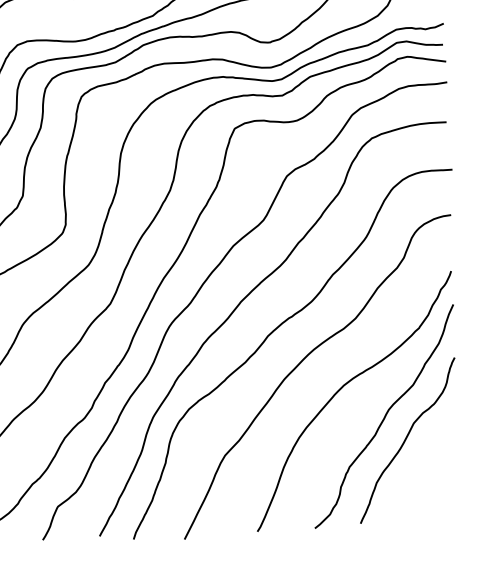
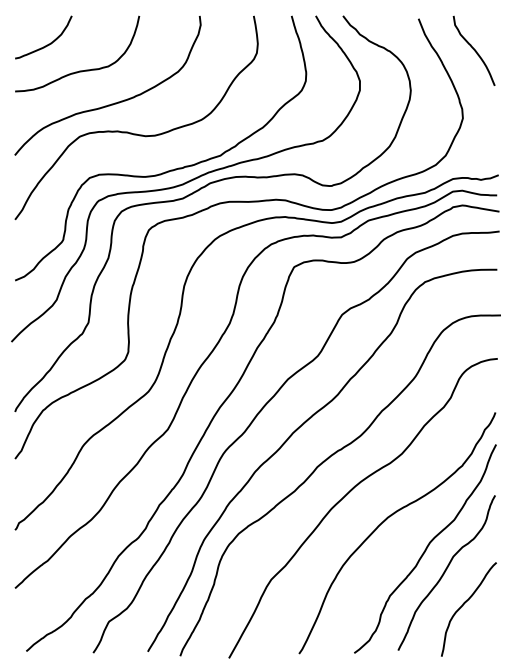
curve: (427, 472) -> (464, 604), added

